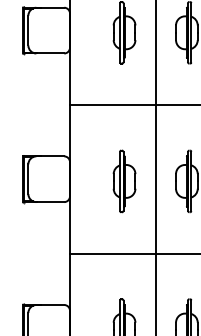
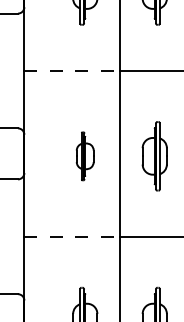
line: (112, 105) -> (71, 71), solid -> dashed
part: (124, 181) -> (85, 156), size x0.7
line: (112, 253) -> (71, 236), solid -> dashed

